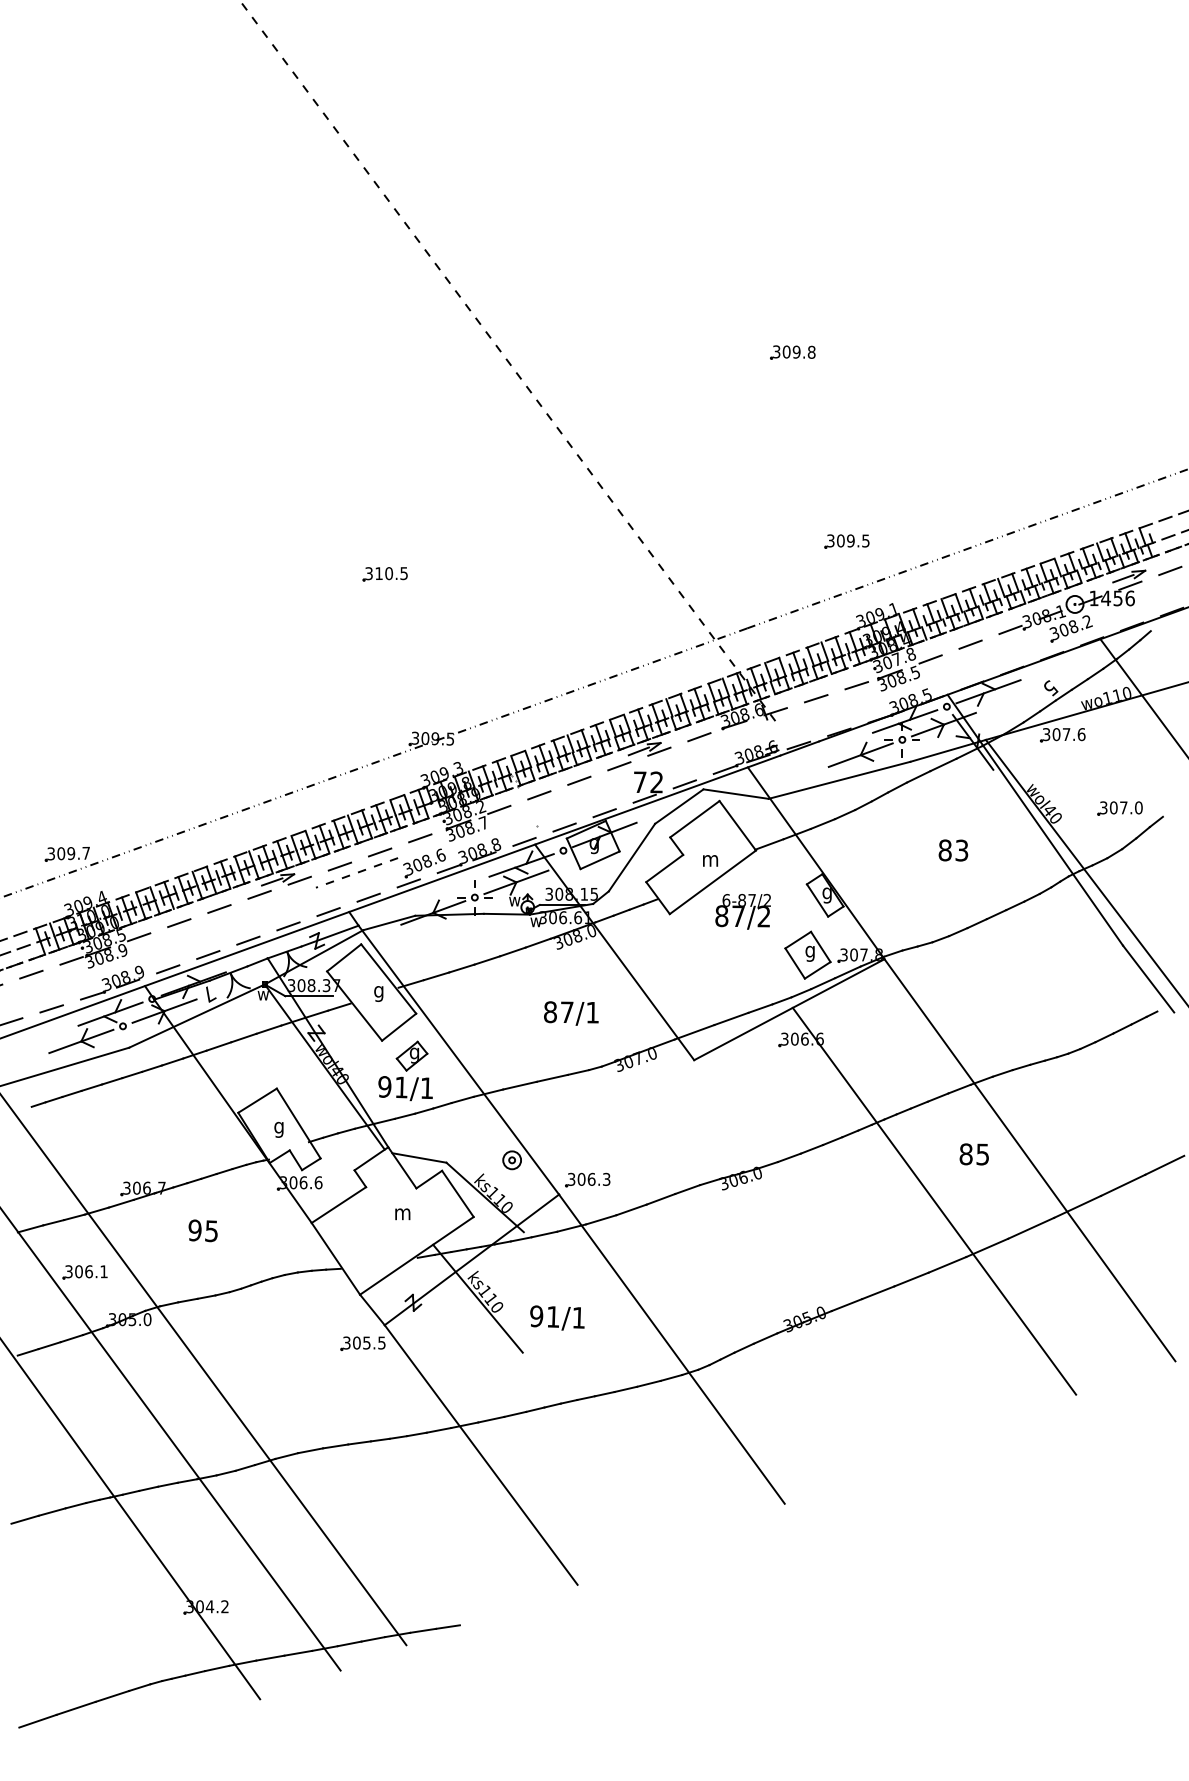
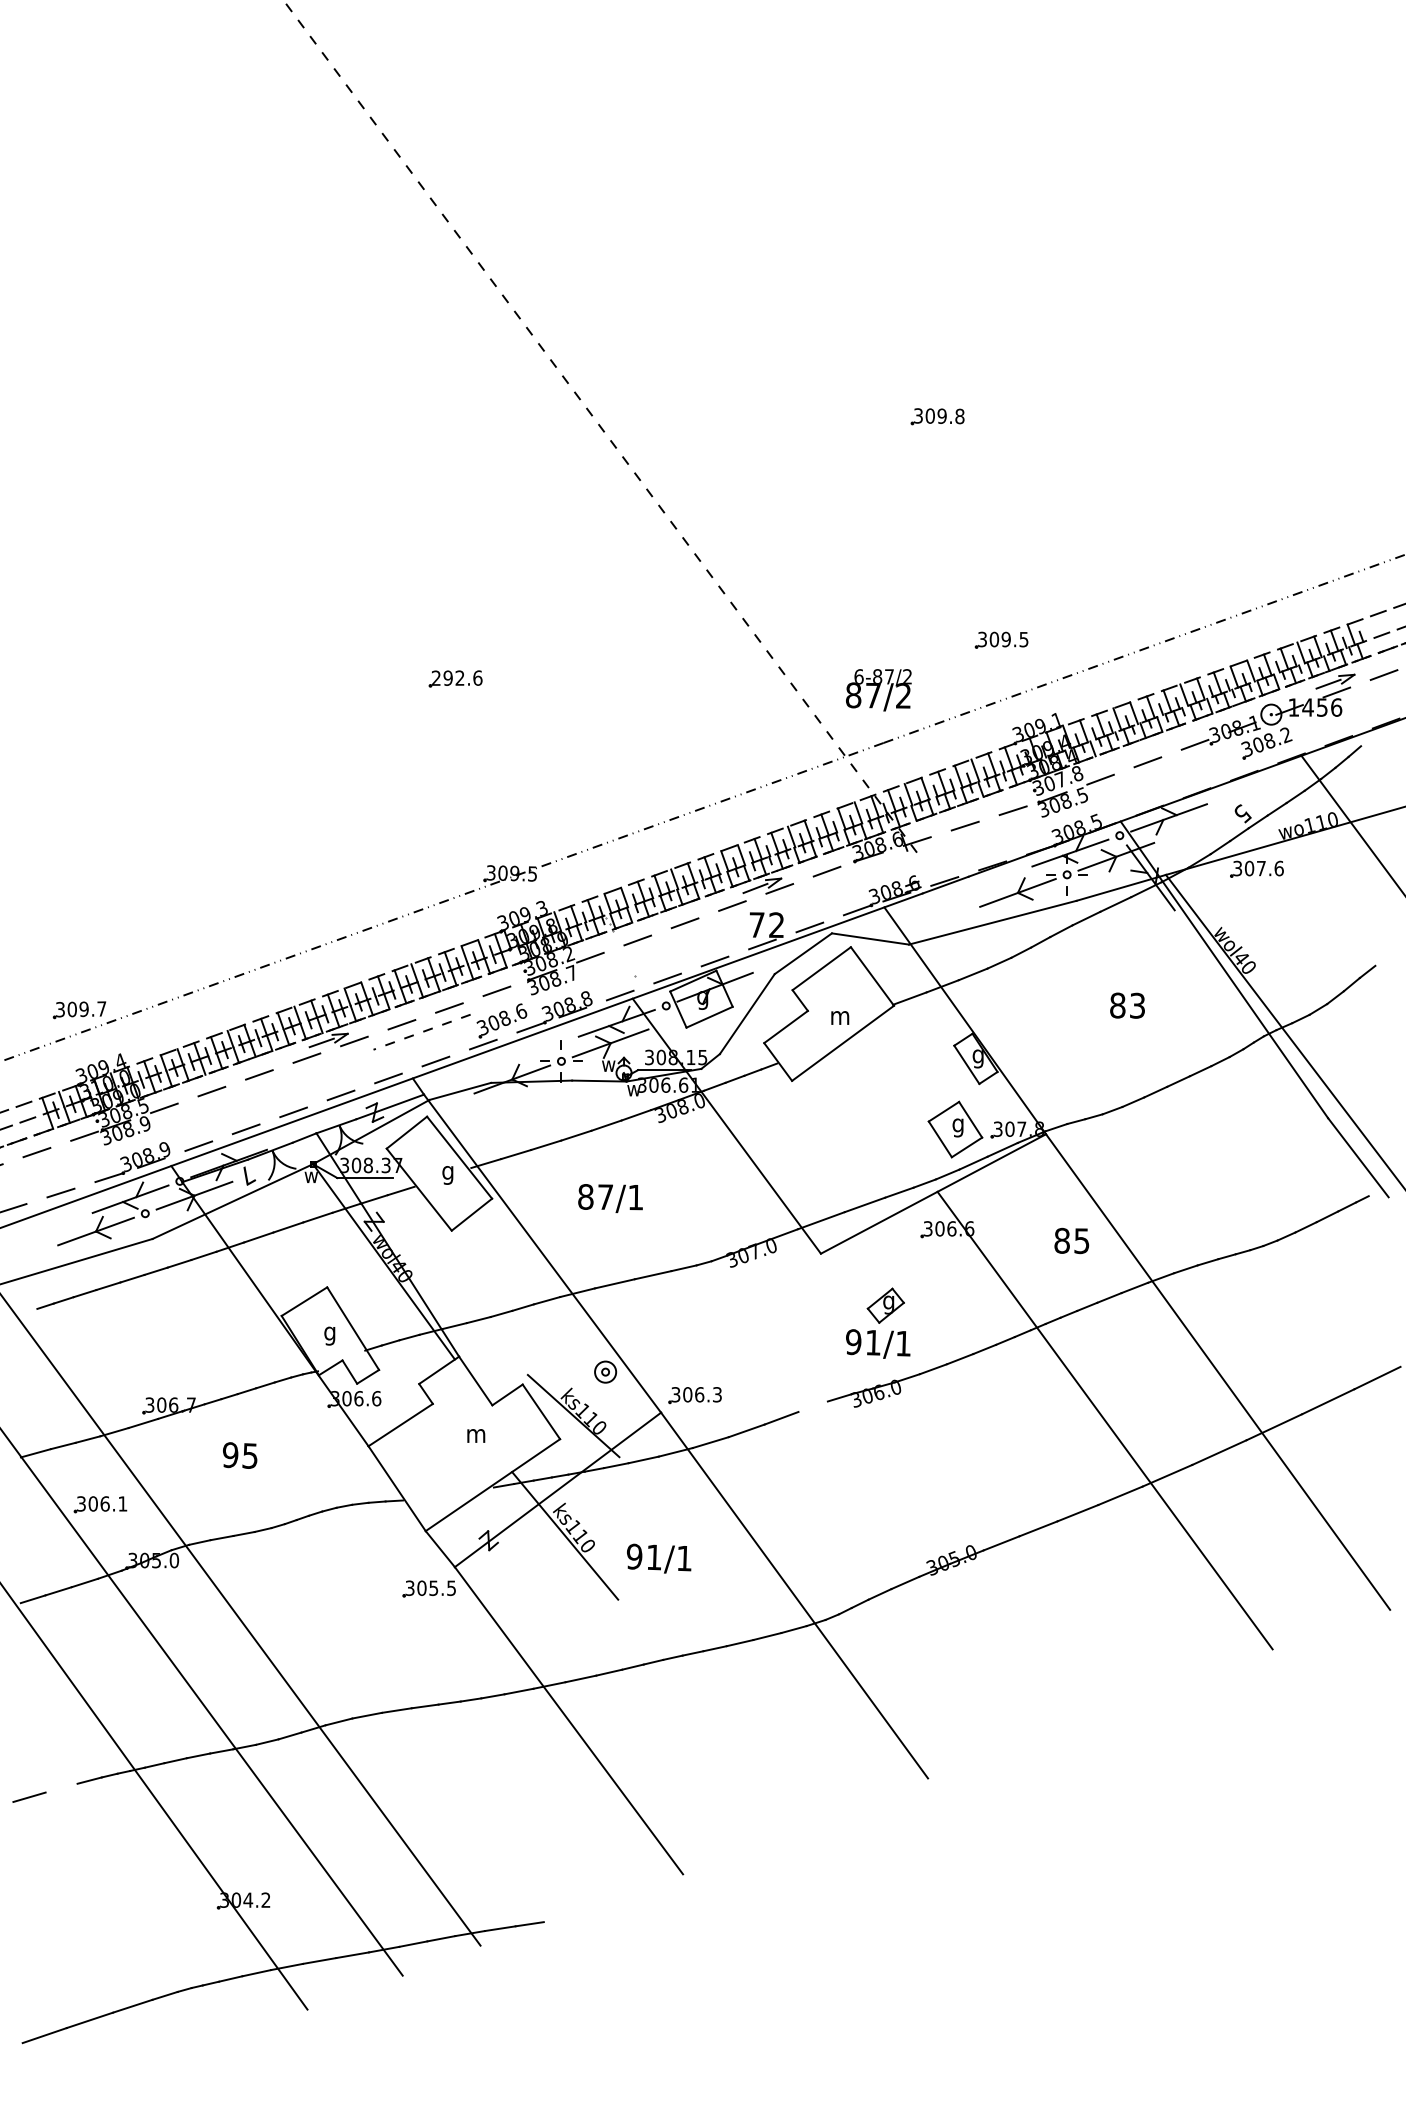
text: (386, 573) -> (456, 678), 310.5 -> 292.6
part: (1119, 808) -> (1323, 956), removed
text: (742, 911) -> (878, 689), moved
text: (571, 1013) -> (610, 1198), moved
part: (405, 1070) -> (878, 1322), moved
text: (973, 1154) -> (1070, 1241), moved
line: (419, 1157) -> (496, 1368), removed
line: (687, 1189) -> (813, 1406), removed
line: (51, 1511) -> (60, 1787), removed

